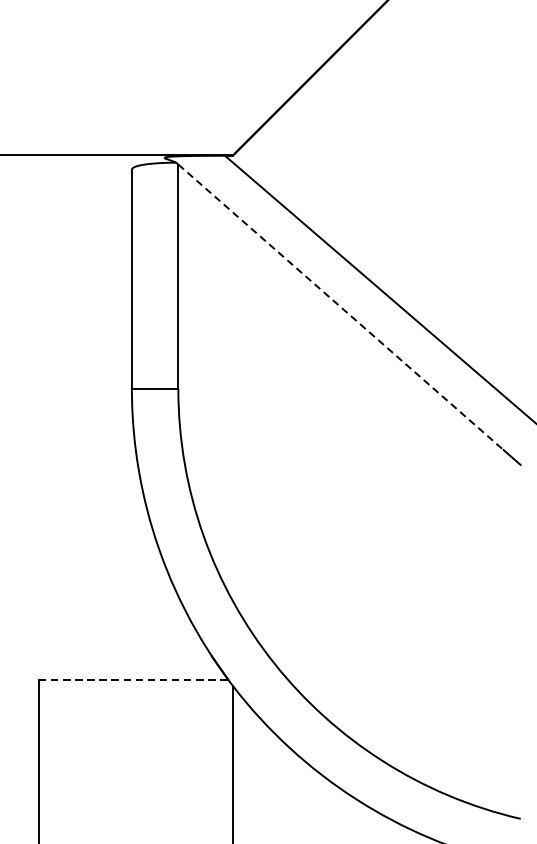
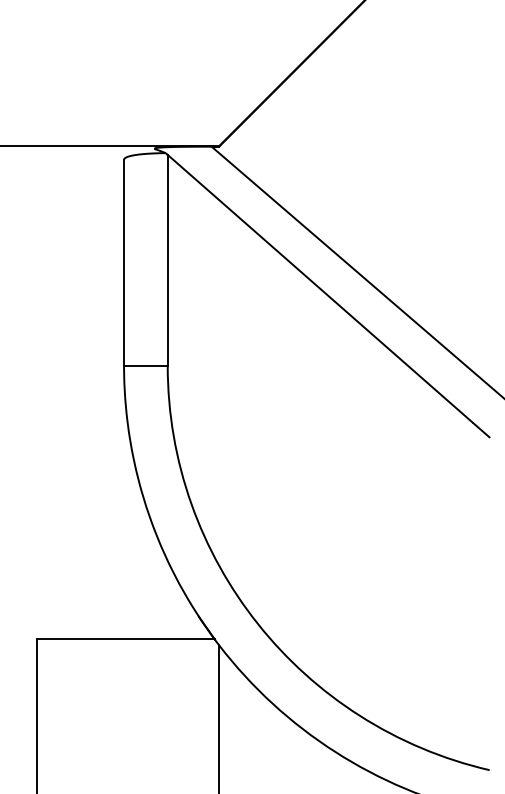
line: (340, 306) -> (320, 288), dashed -> solid
line: (134, 679) -> (126, 639), dashed -> solid

